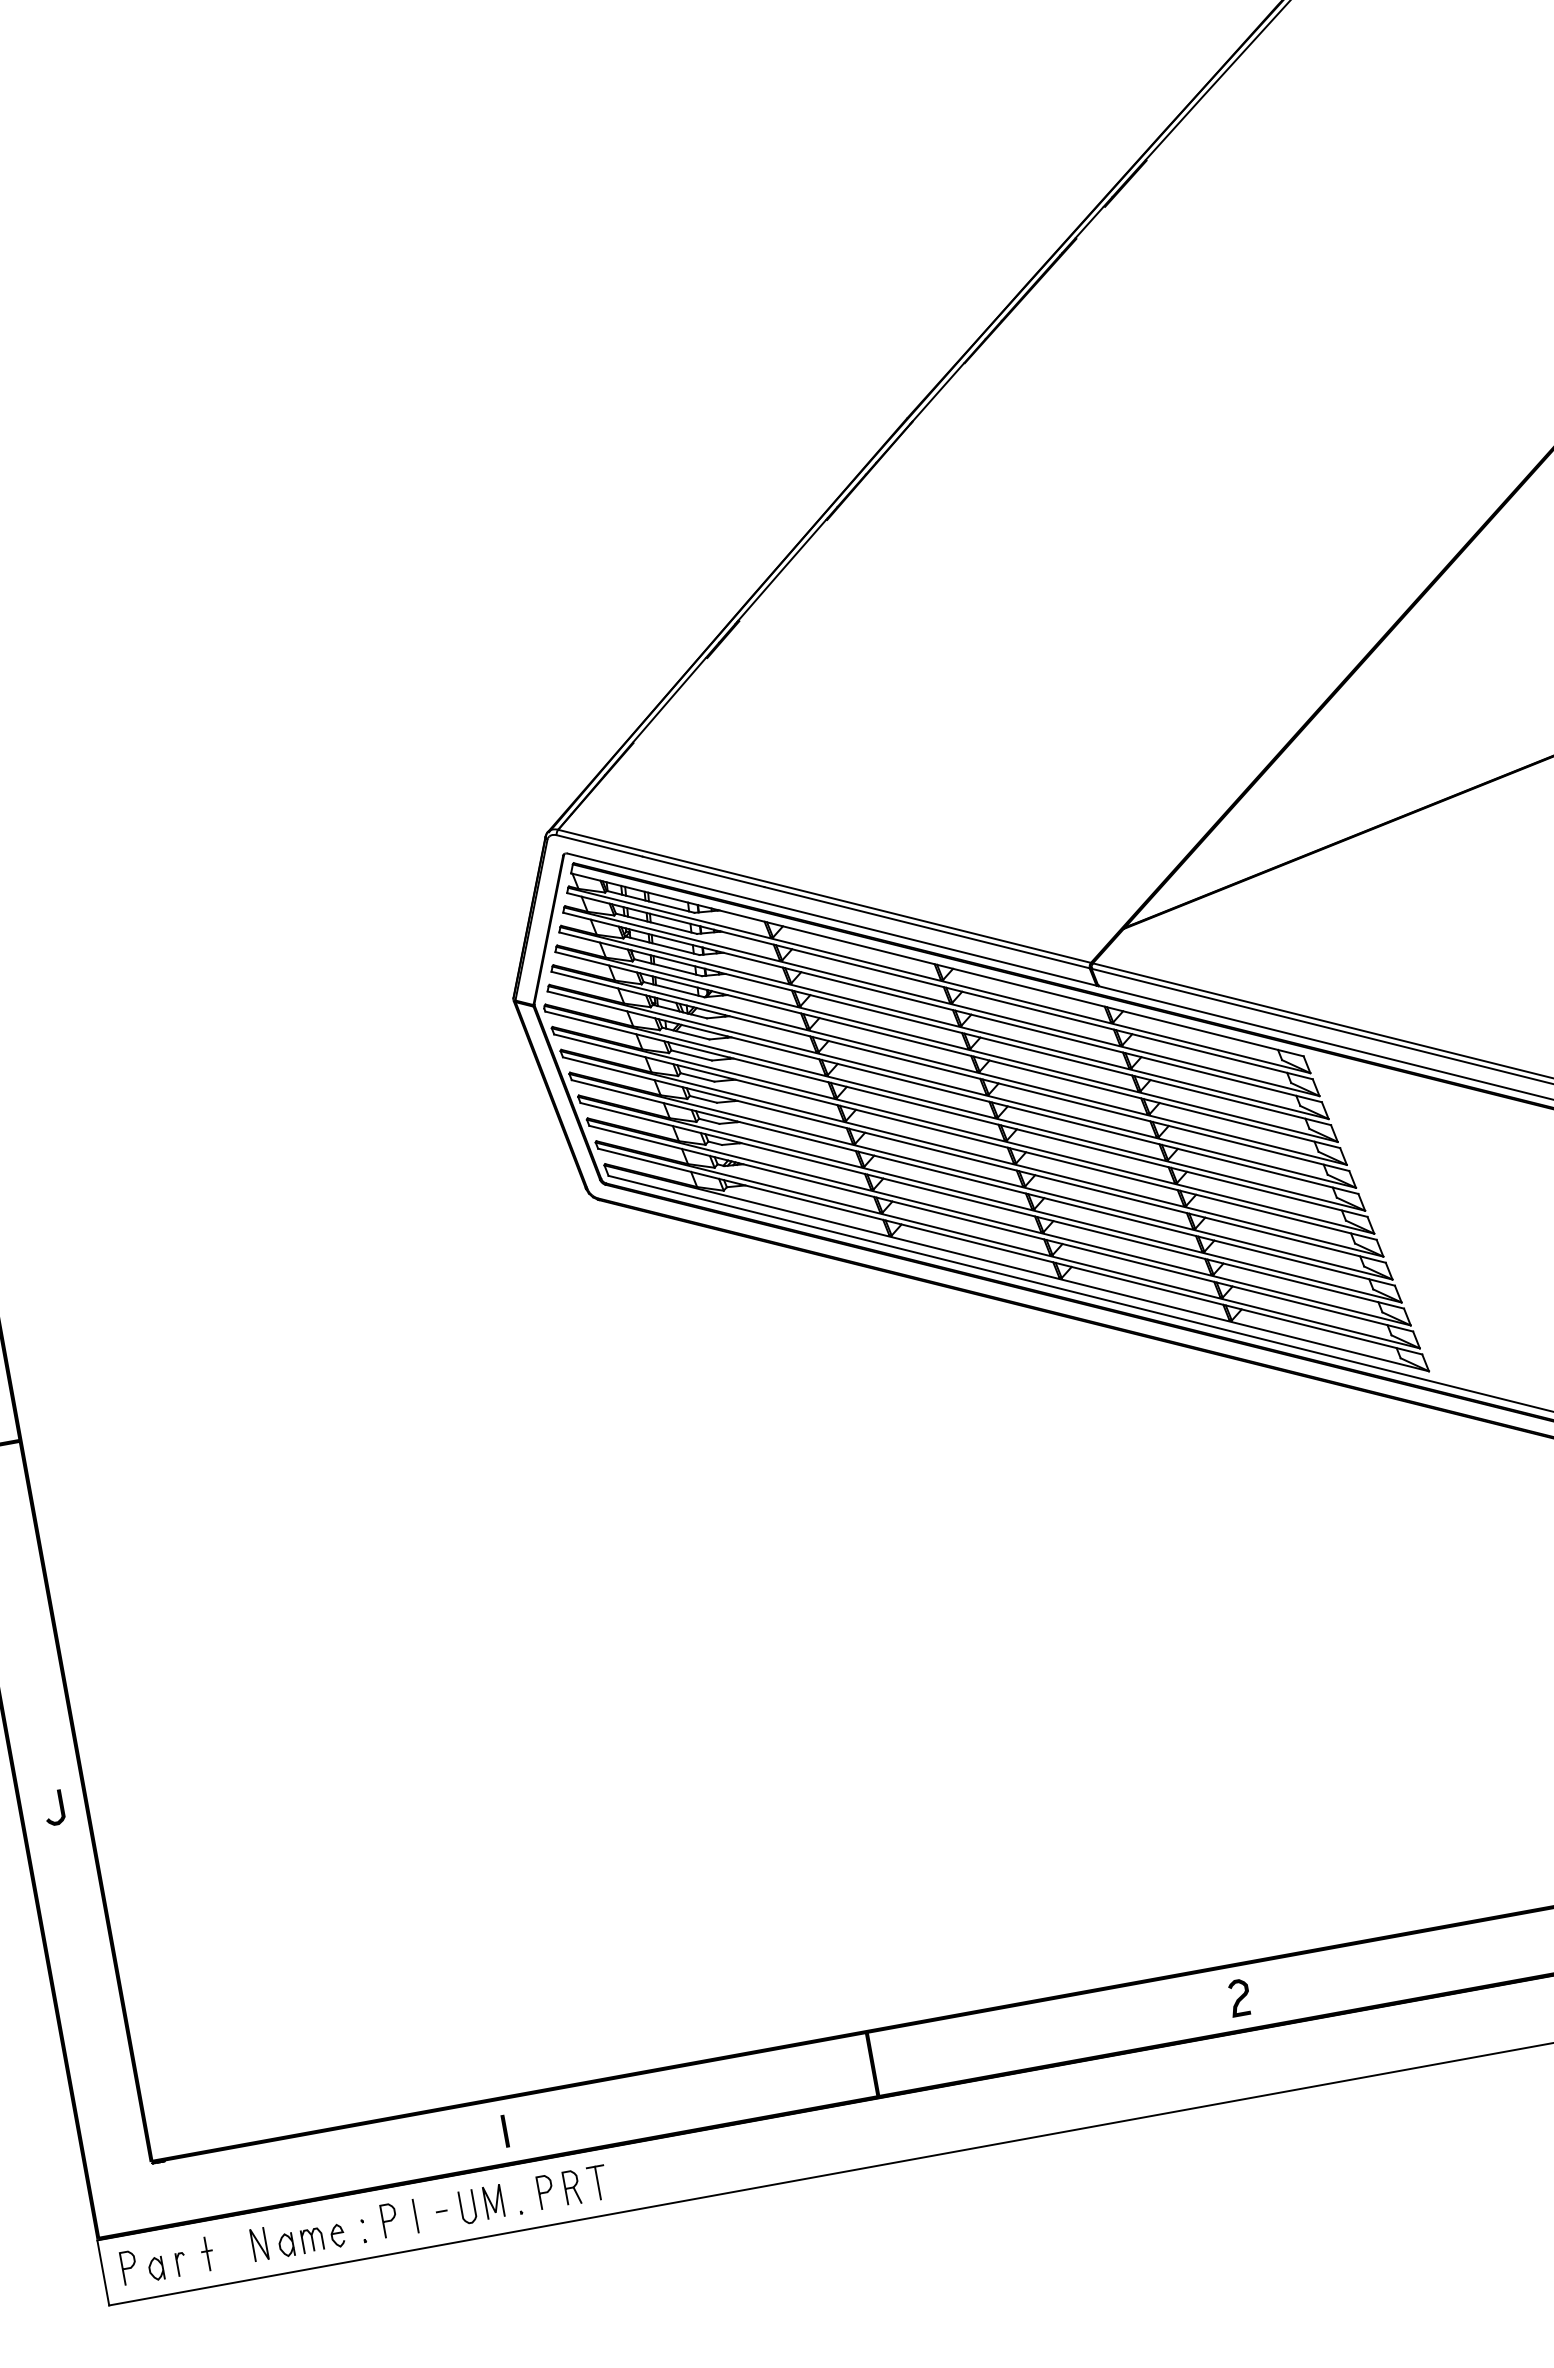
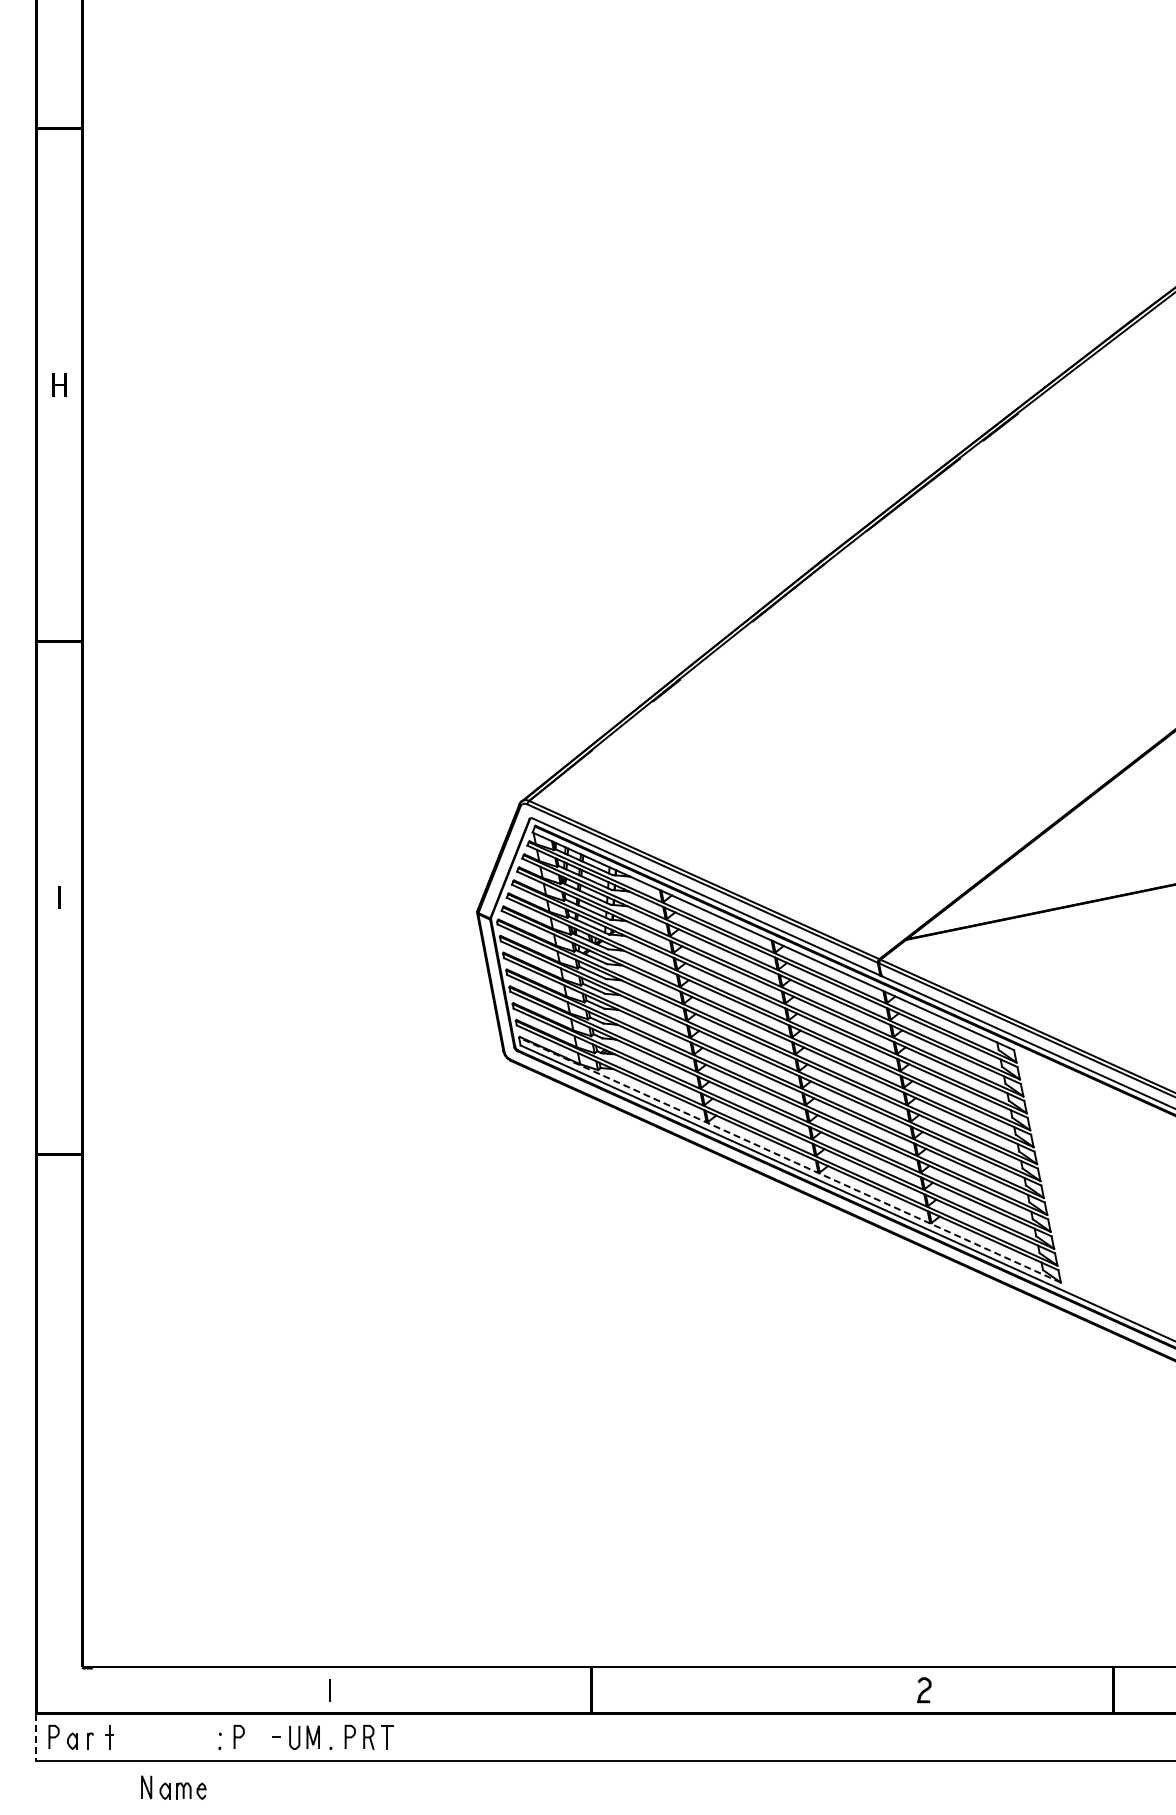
line: (1015, 1267) -> (789, 1159), solid -> dashed
curve: (60, 1807) -> (64, 1411), removed
curve: (1240, 1998) -> (924, 1690), moved
line: (415, 2216) -> (257, 1737), removed
part: (297, 2237) -> (173, 1787), moved
line: (103, 2273) -> (35, 1737), solid -> dashed

